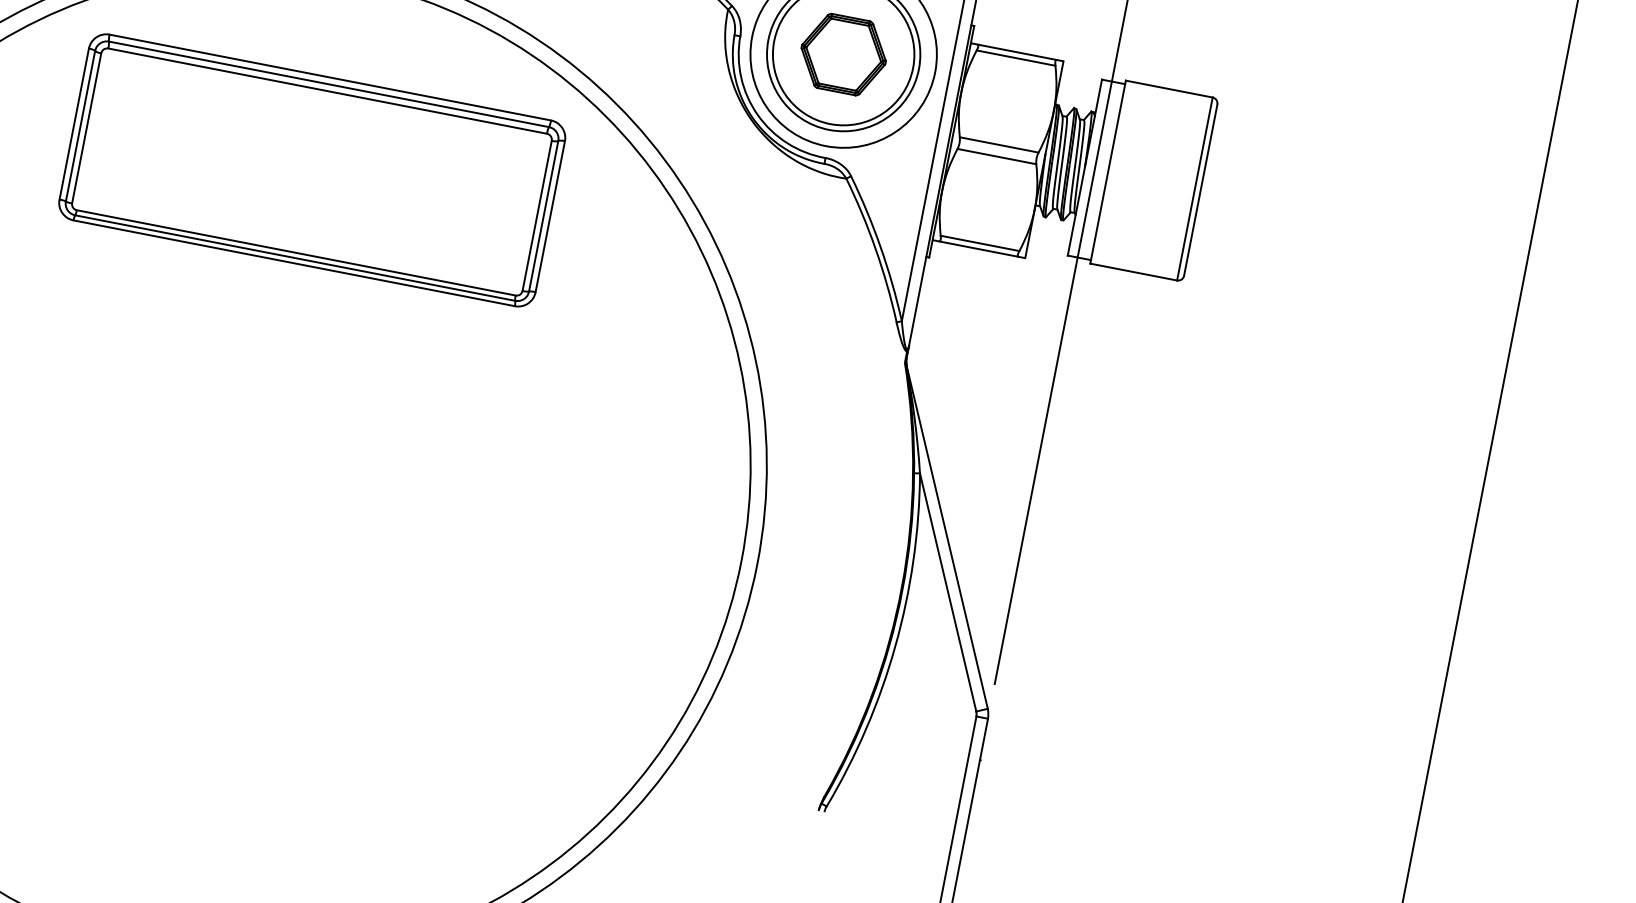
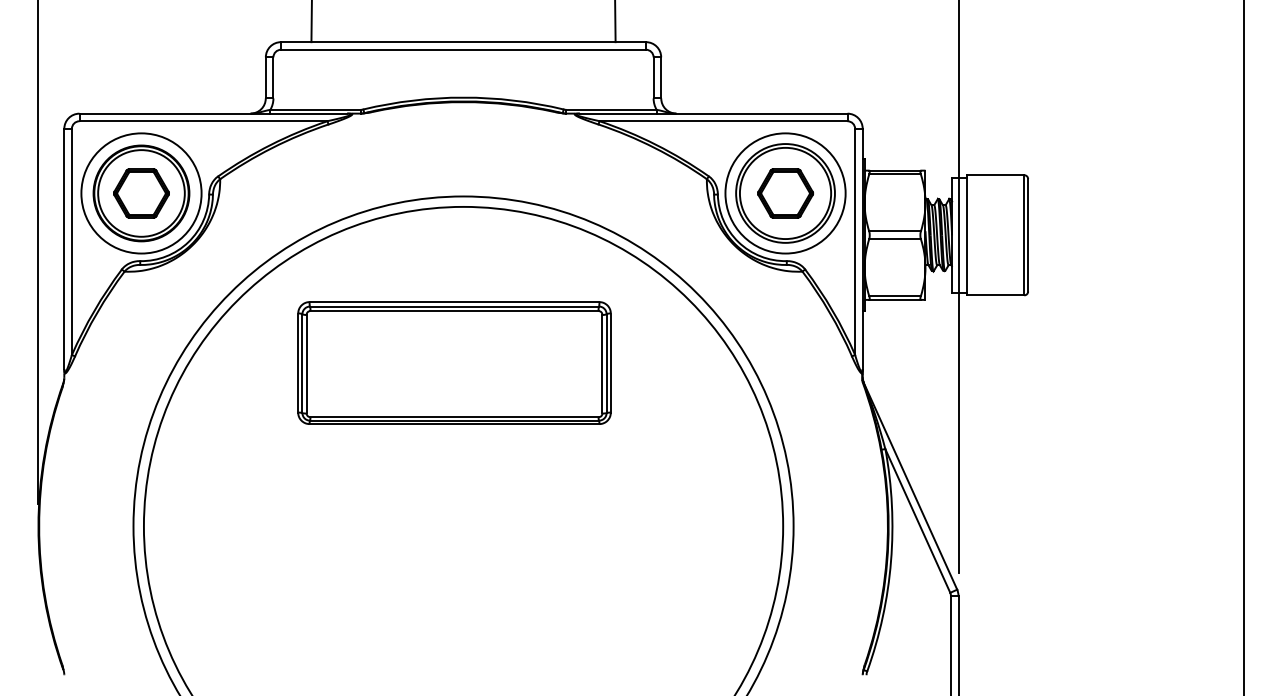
part: (312, 169) -> (454, 362), moved

